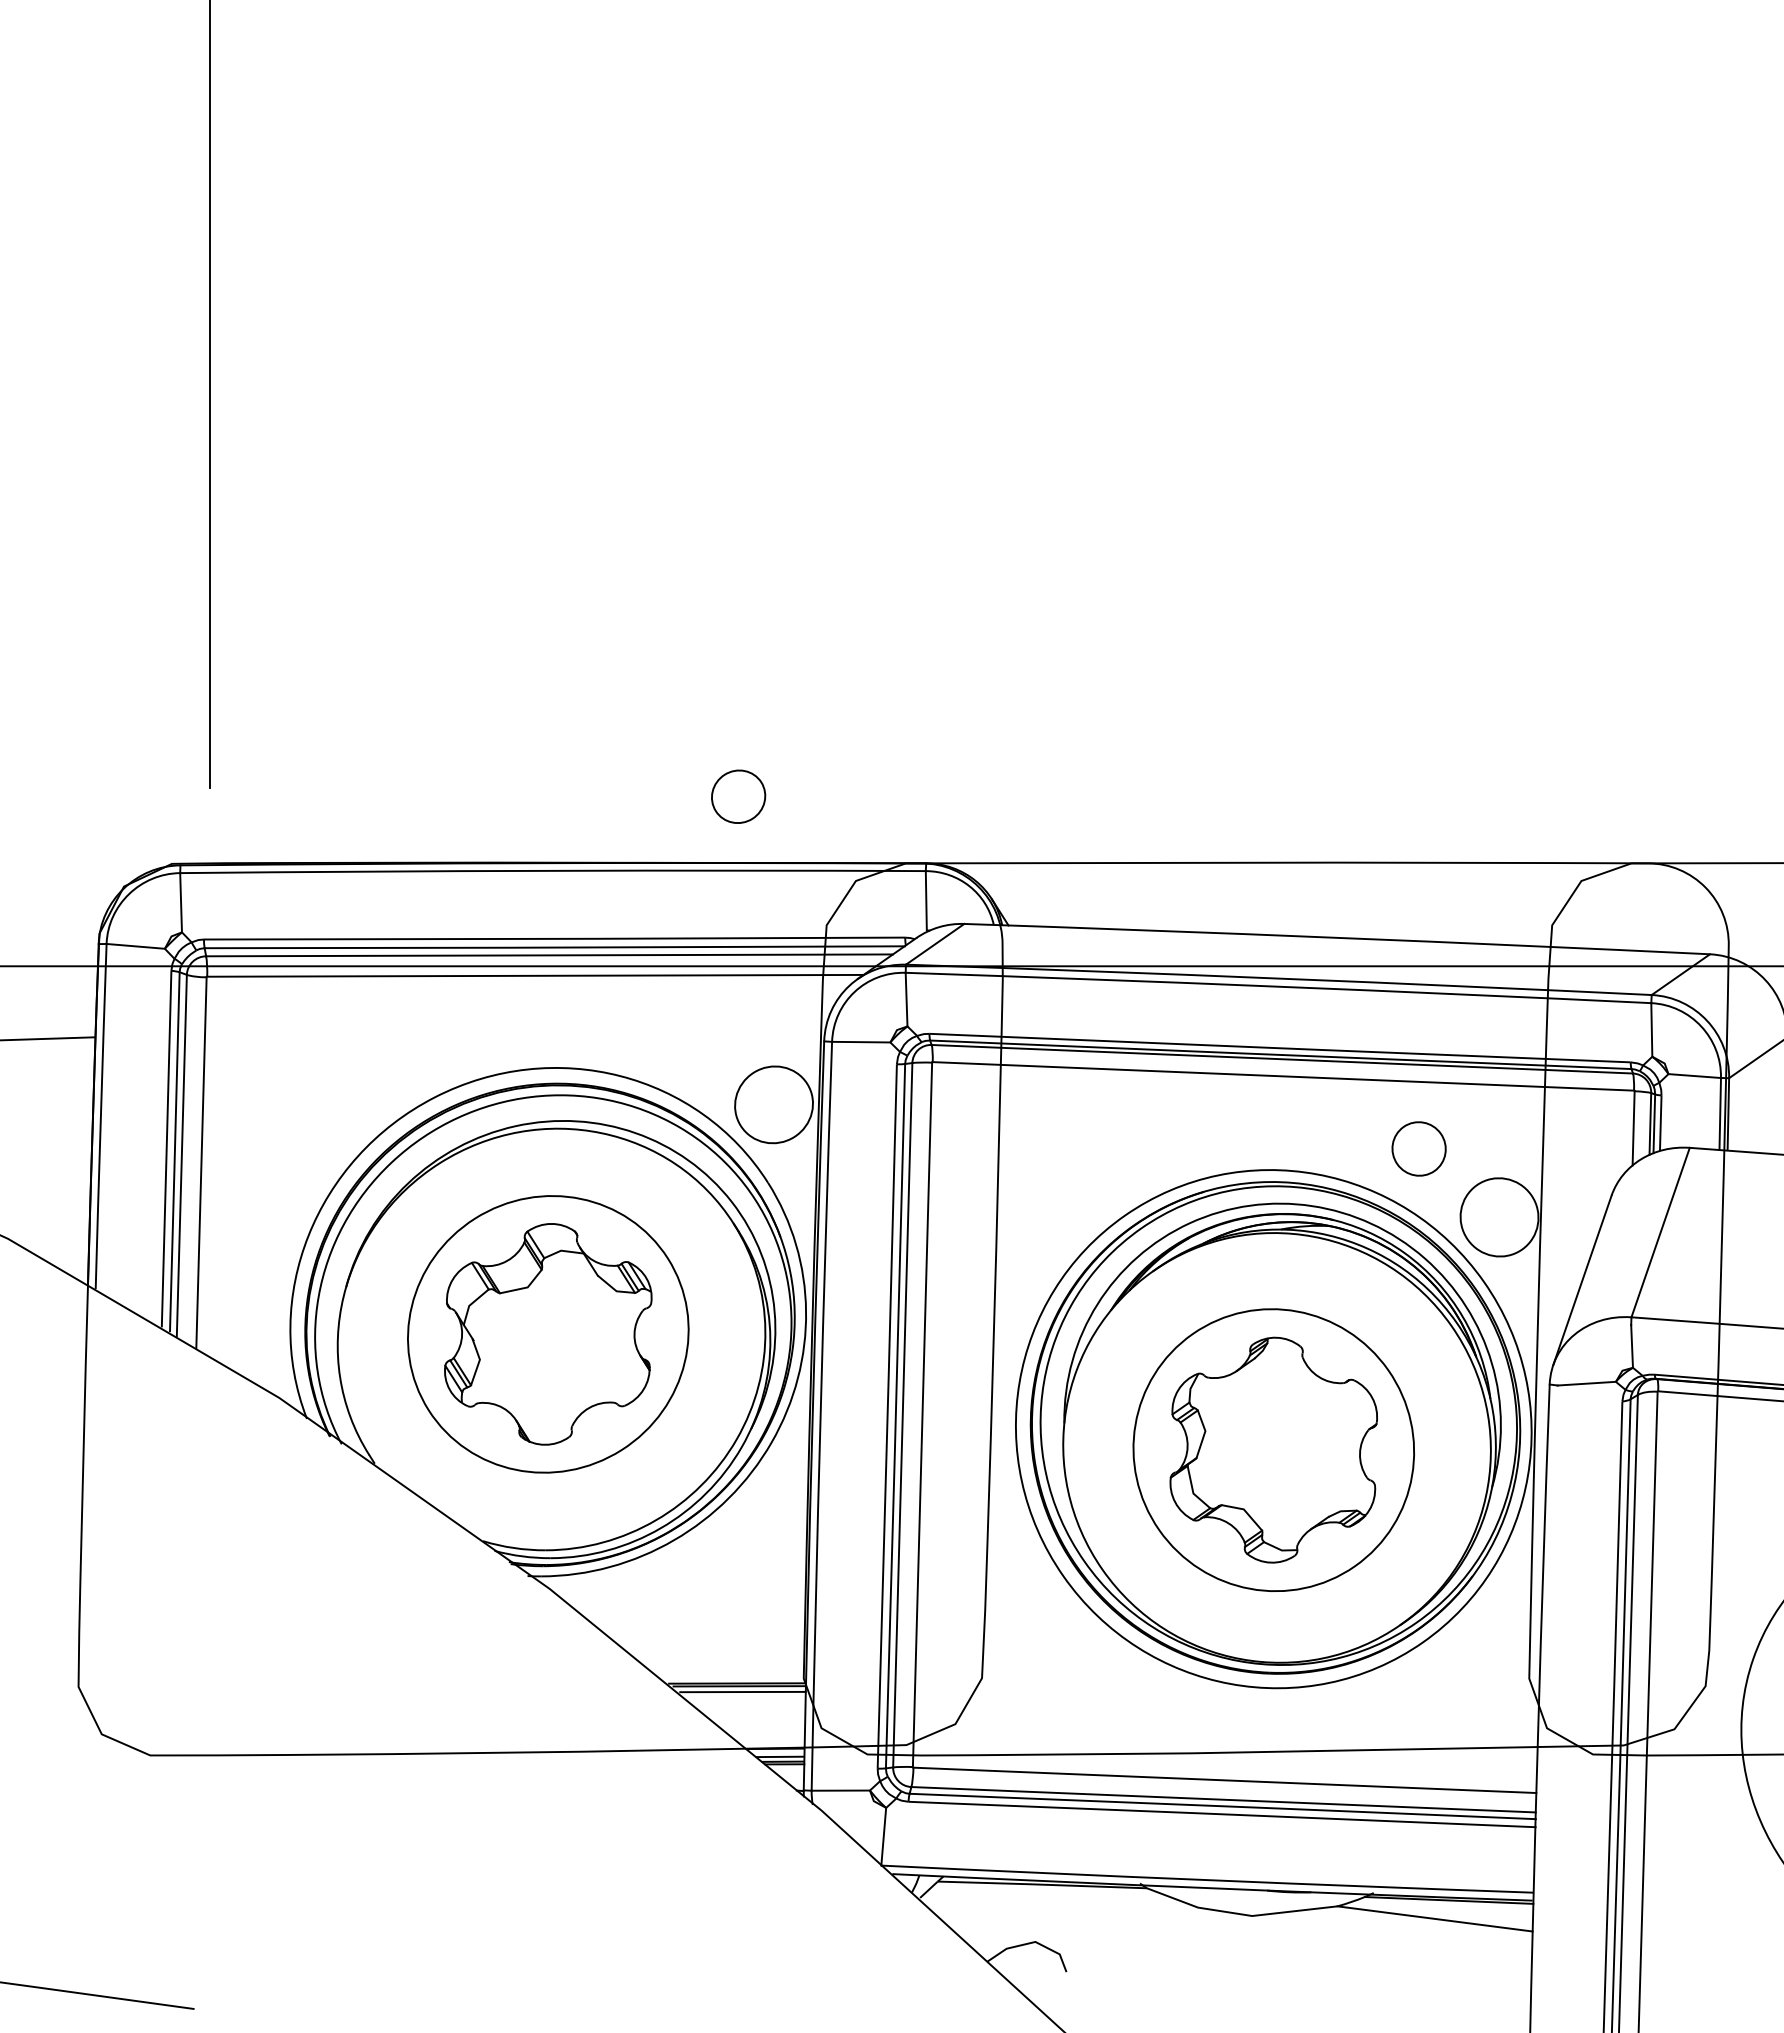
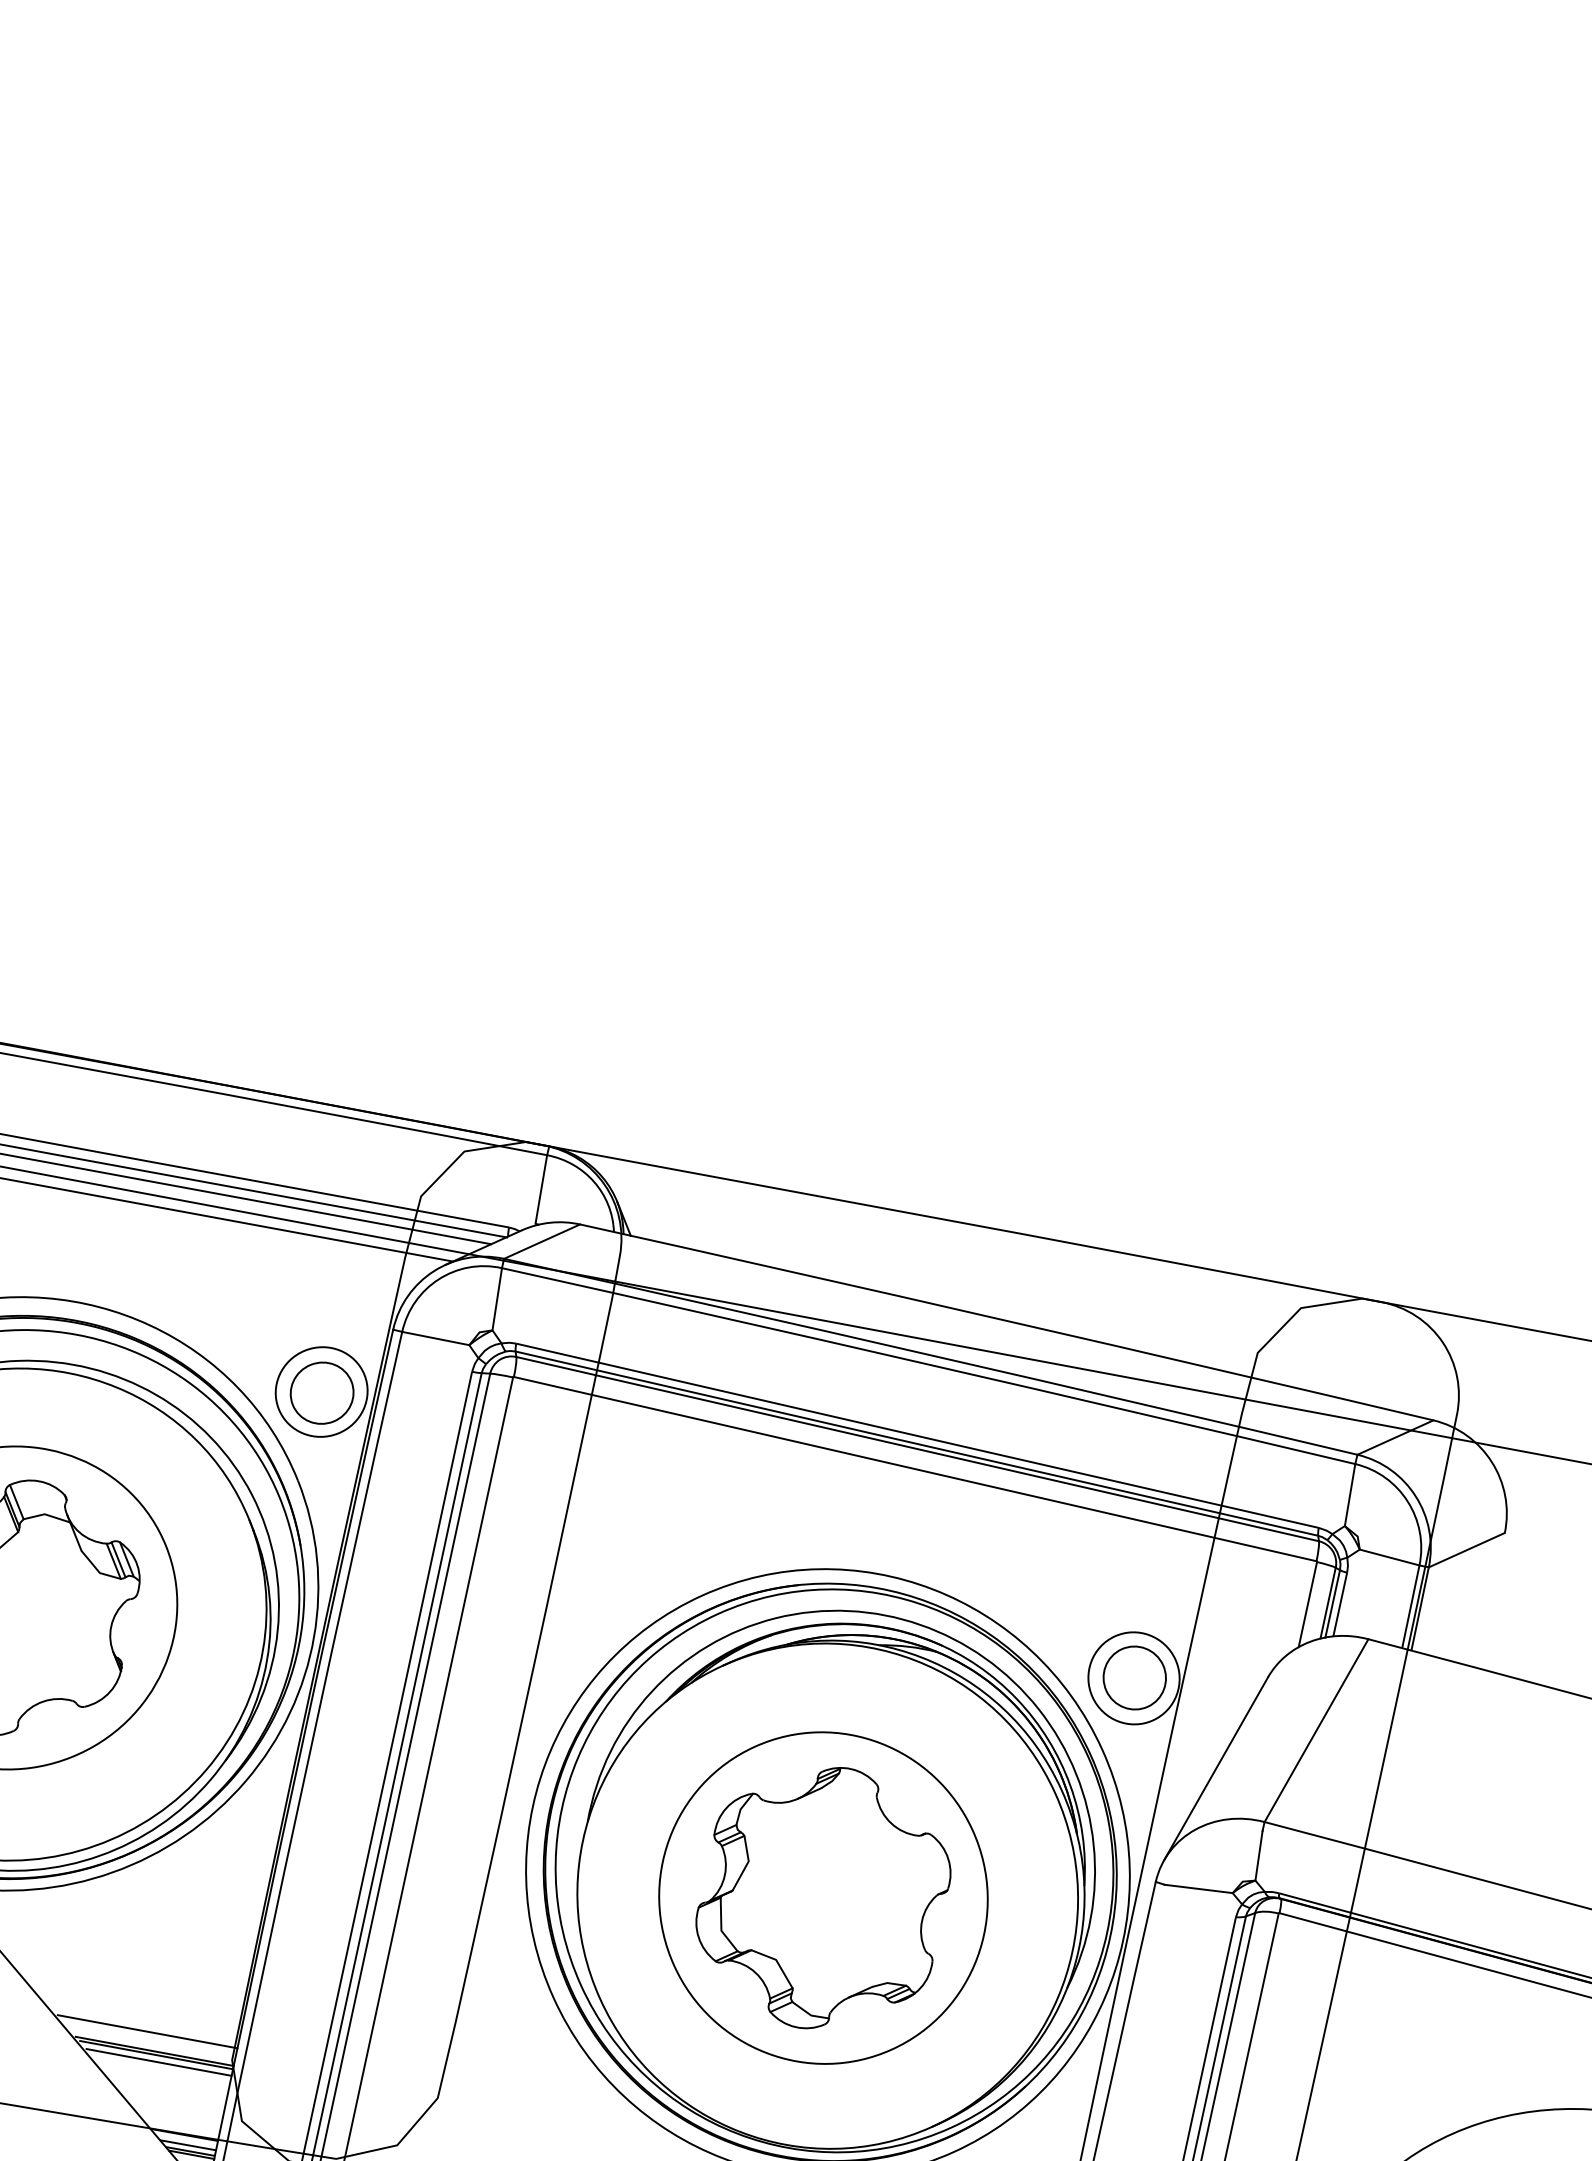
part: (738, 796) -> (322, 1392), moved
part: (1418, 1148) -> (1134, 1677), moved
line: (728, 1667) -> (147, 2031), added

